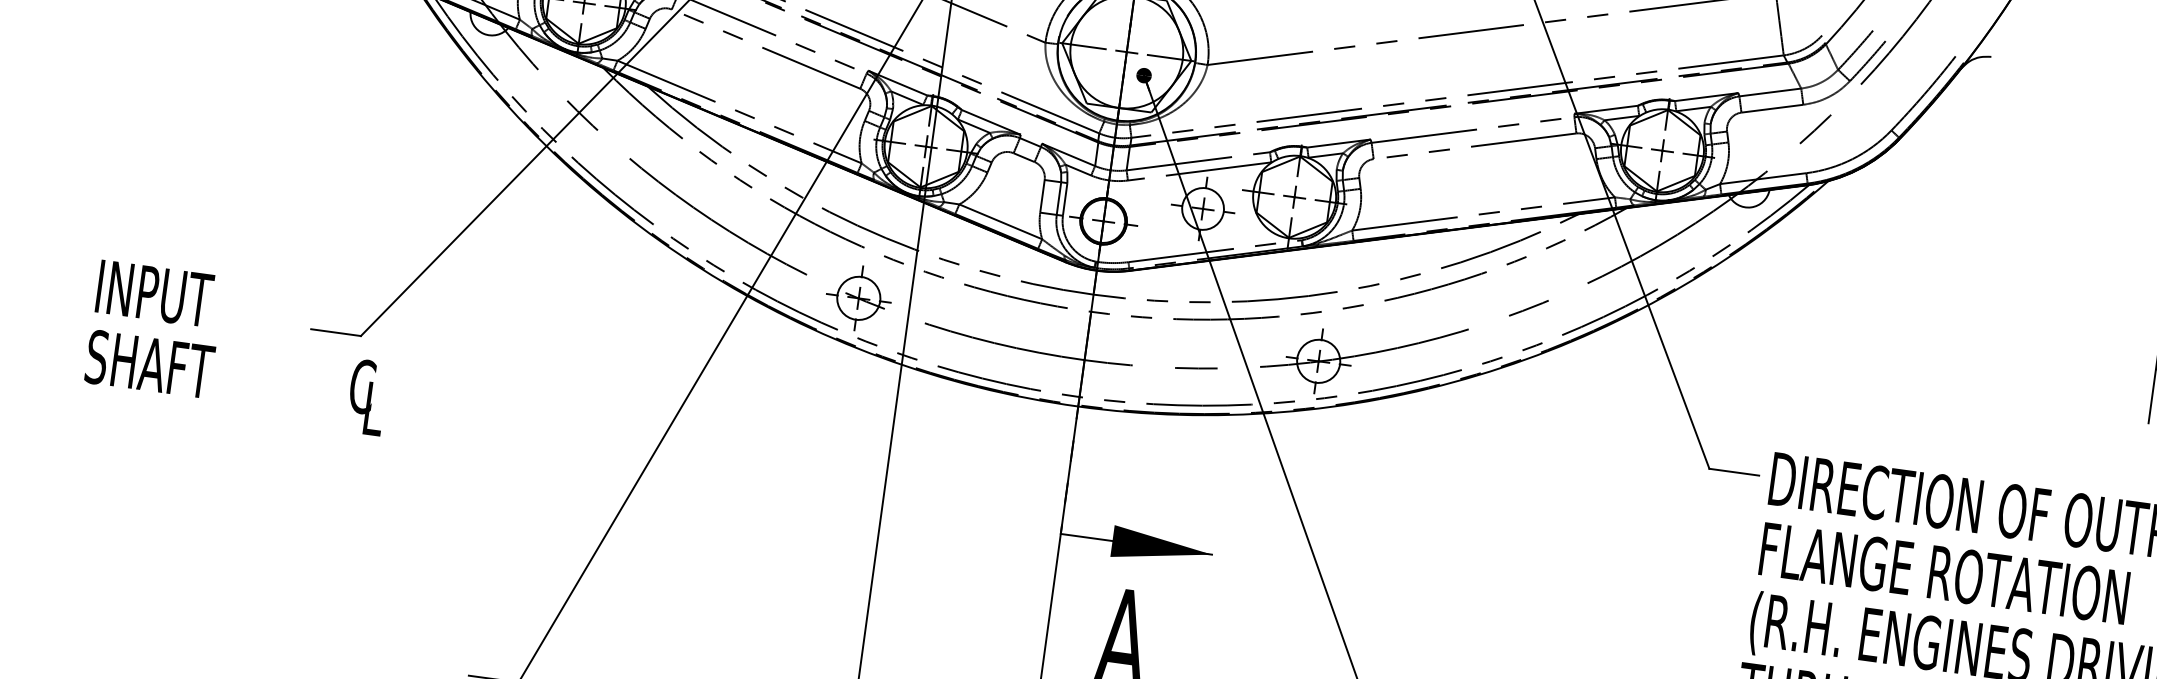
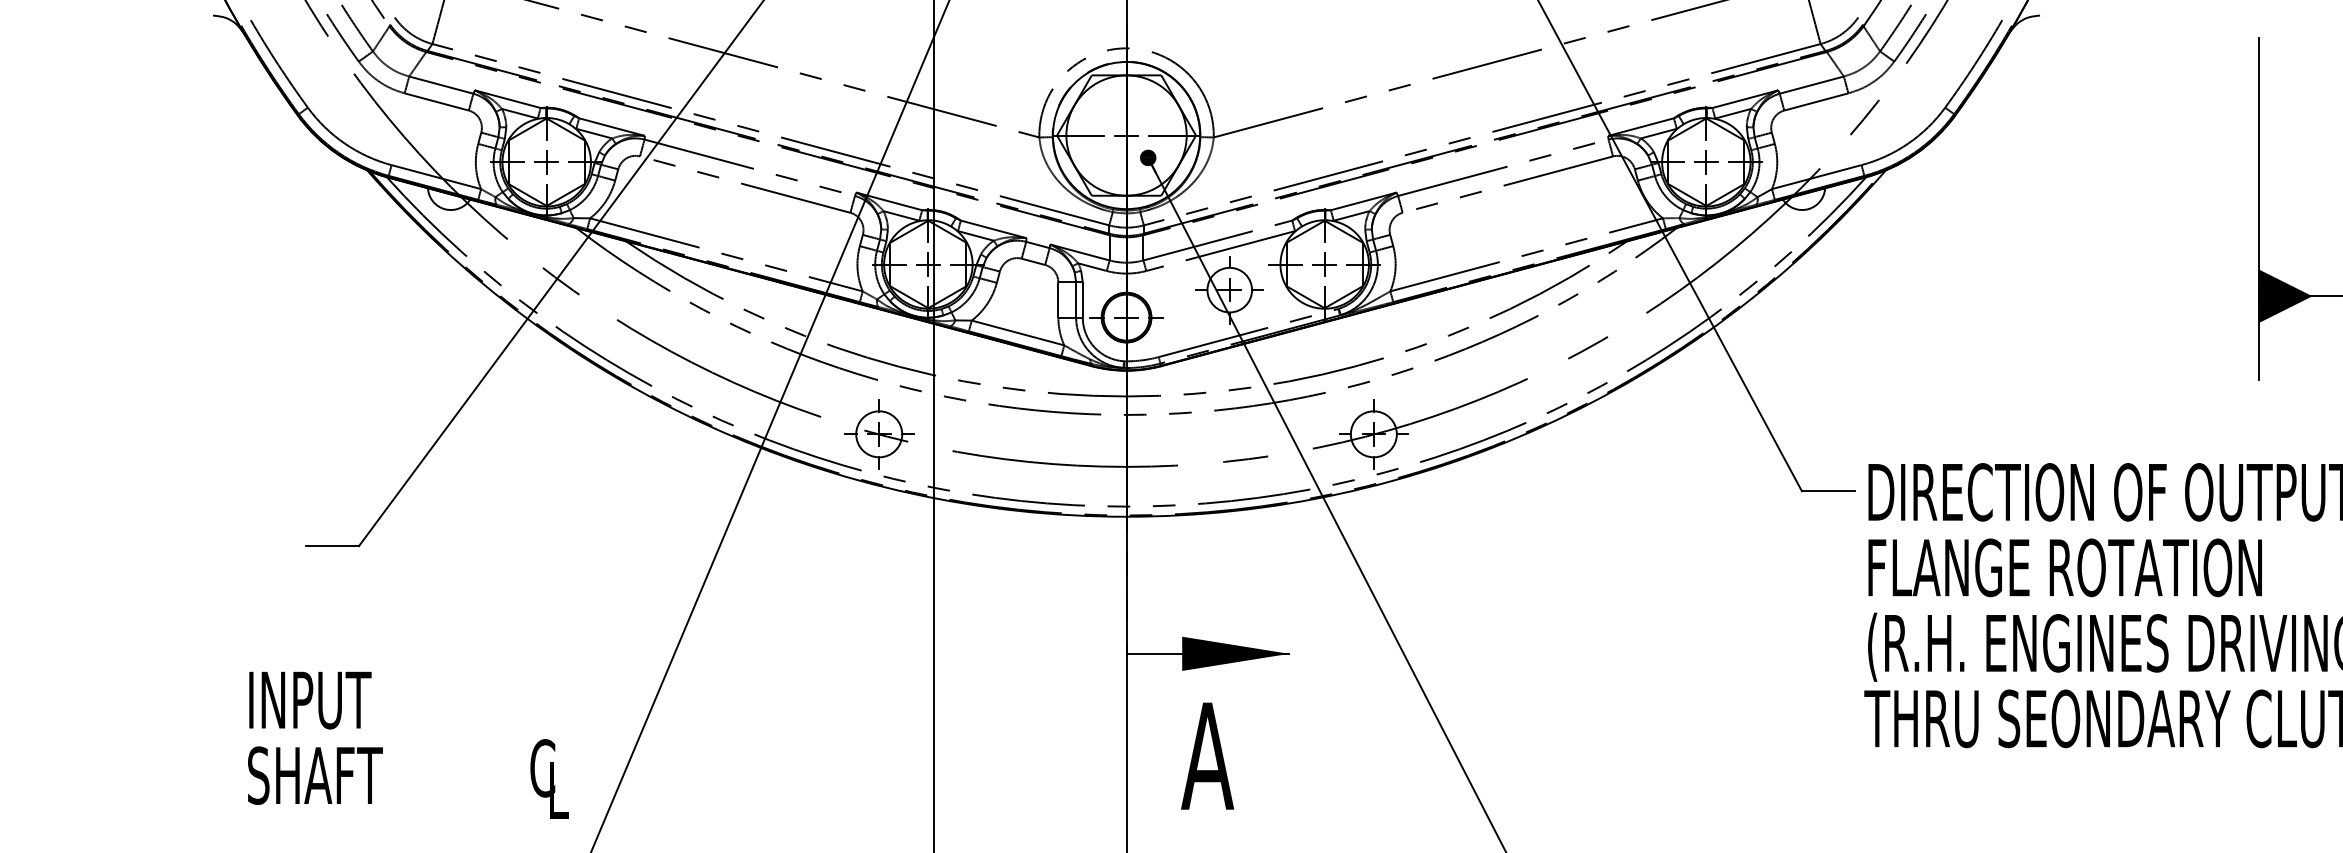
text: (240, 347) -> (408, 744), moved

